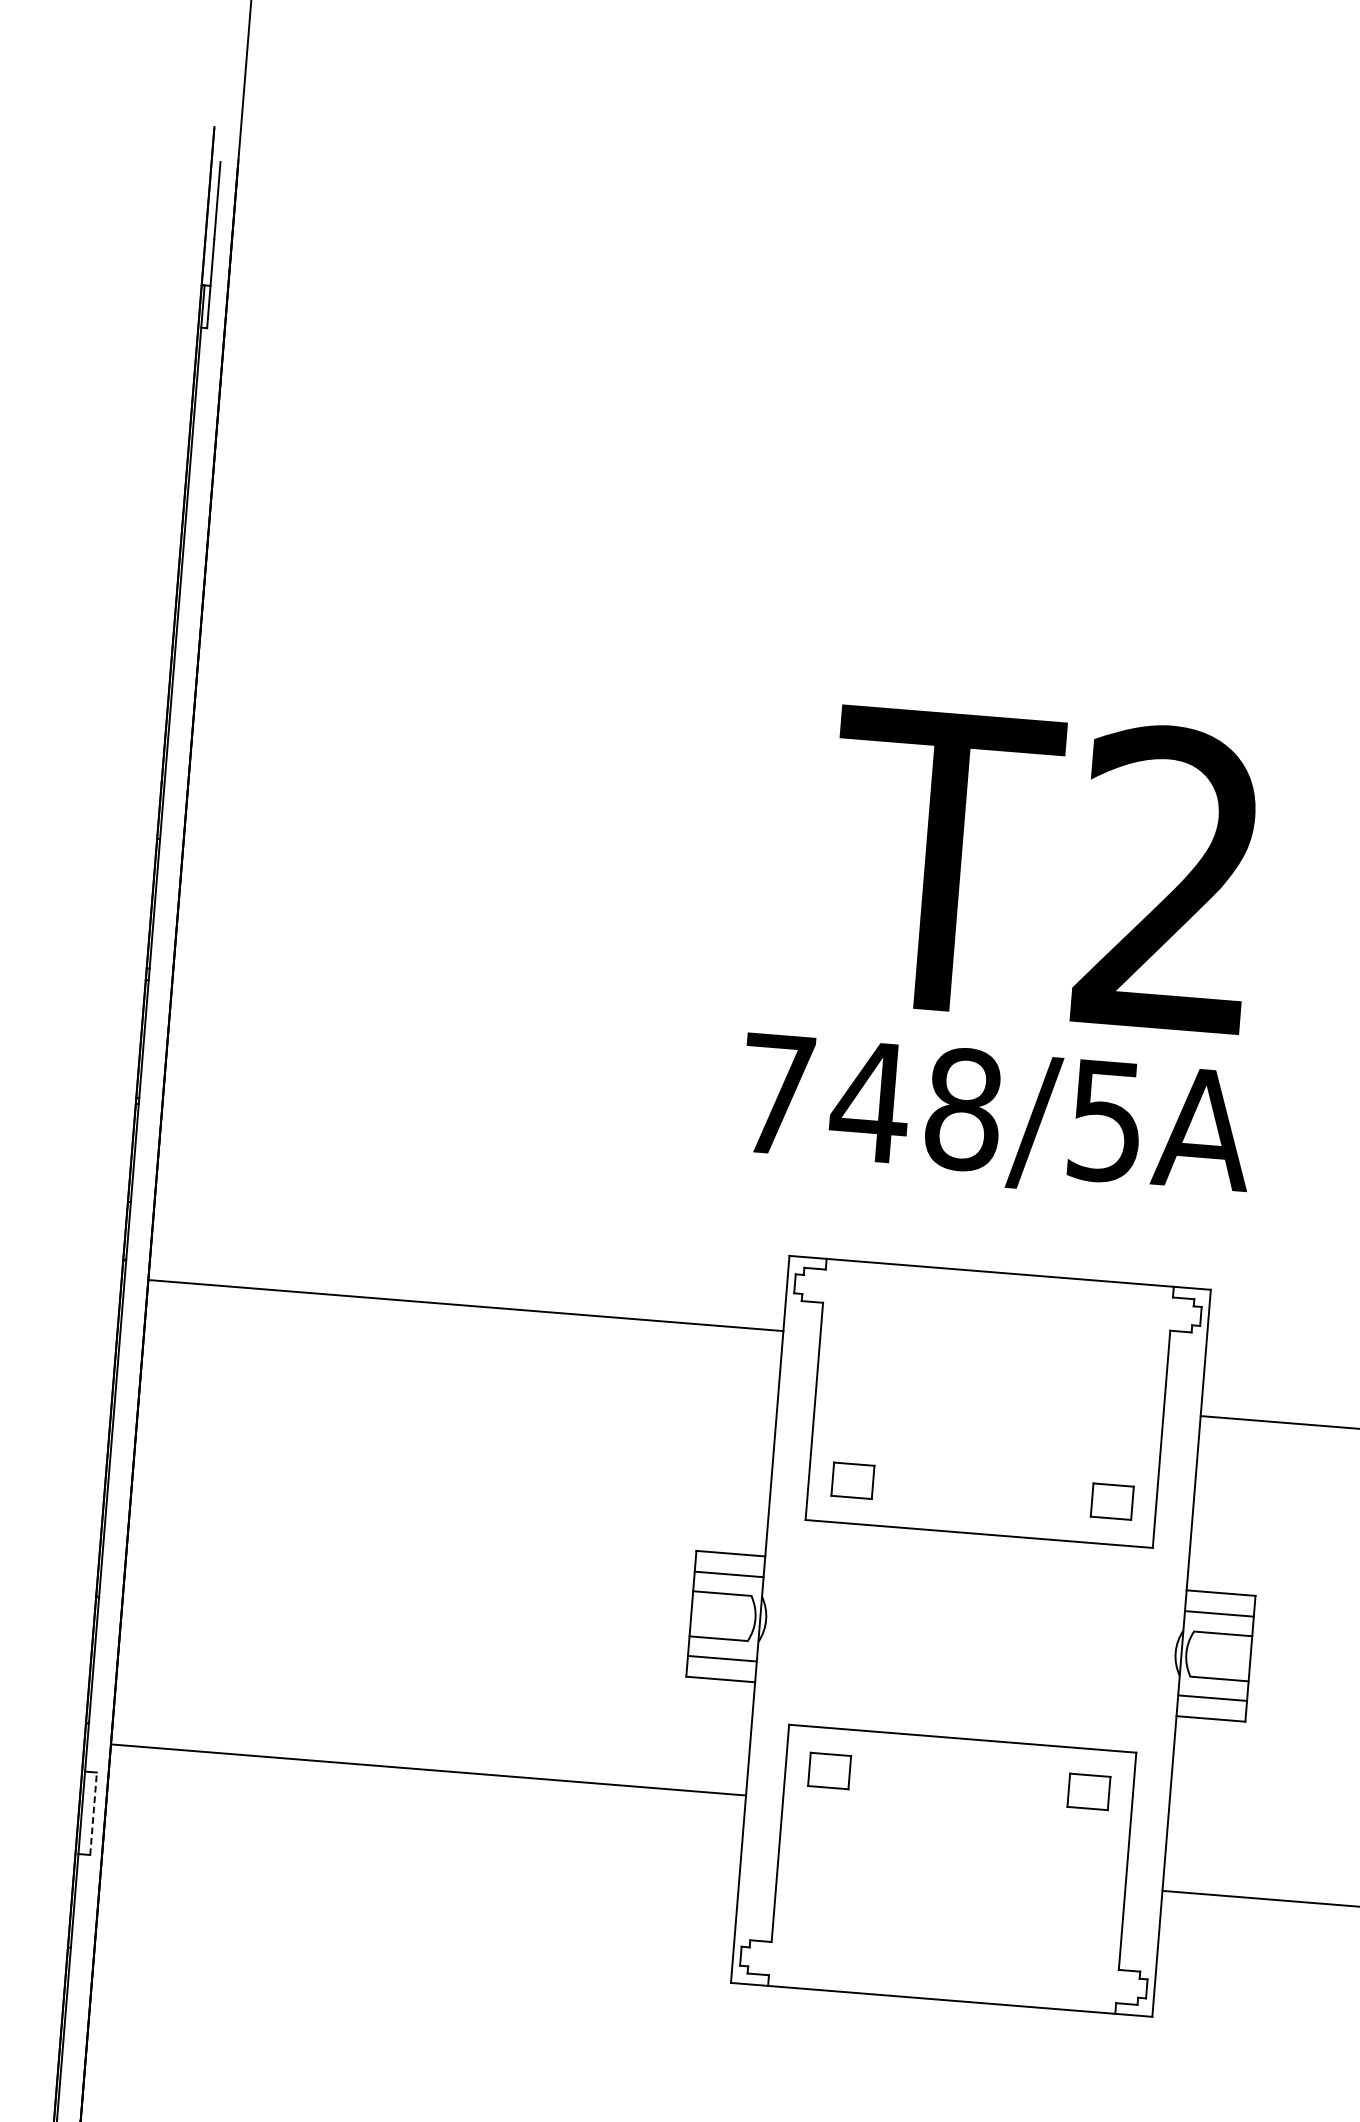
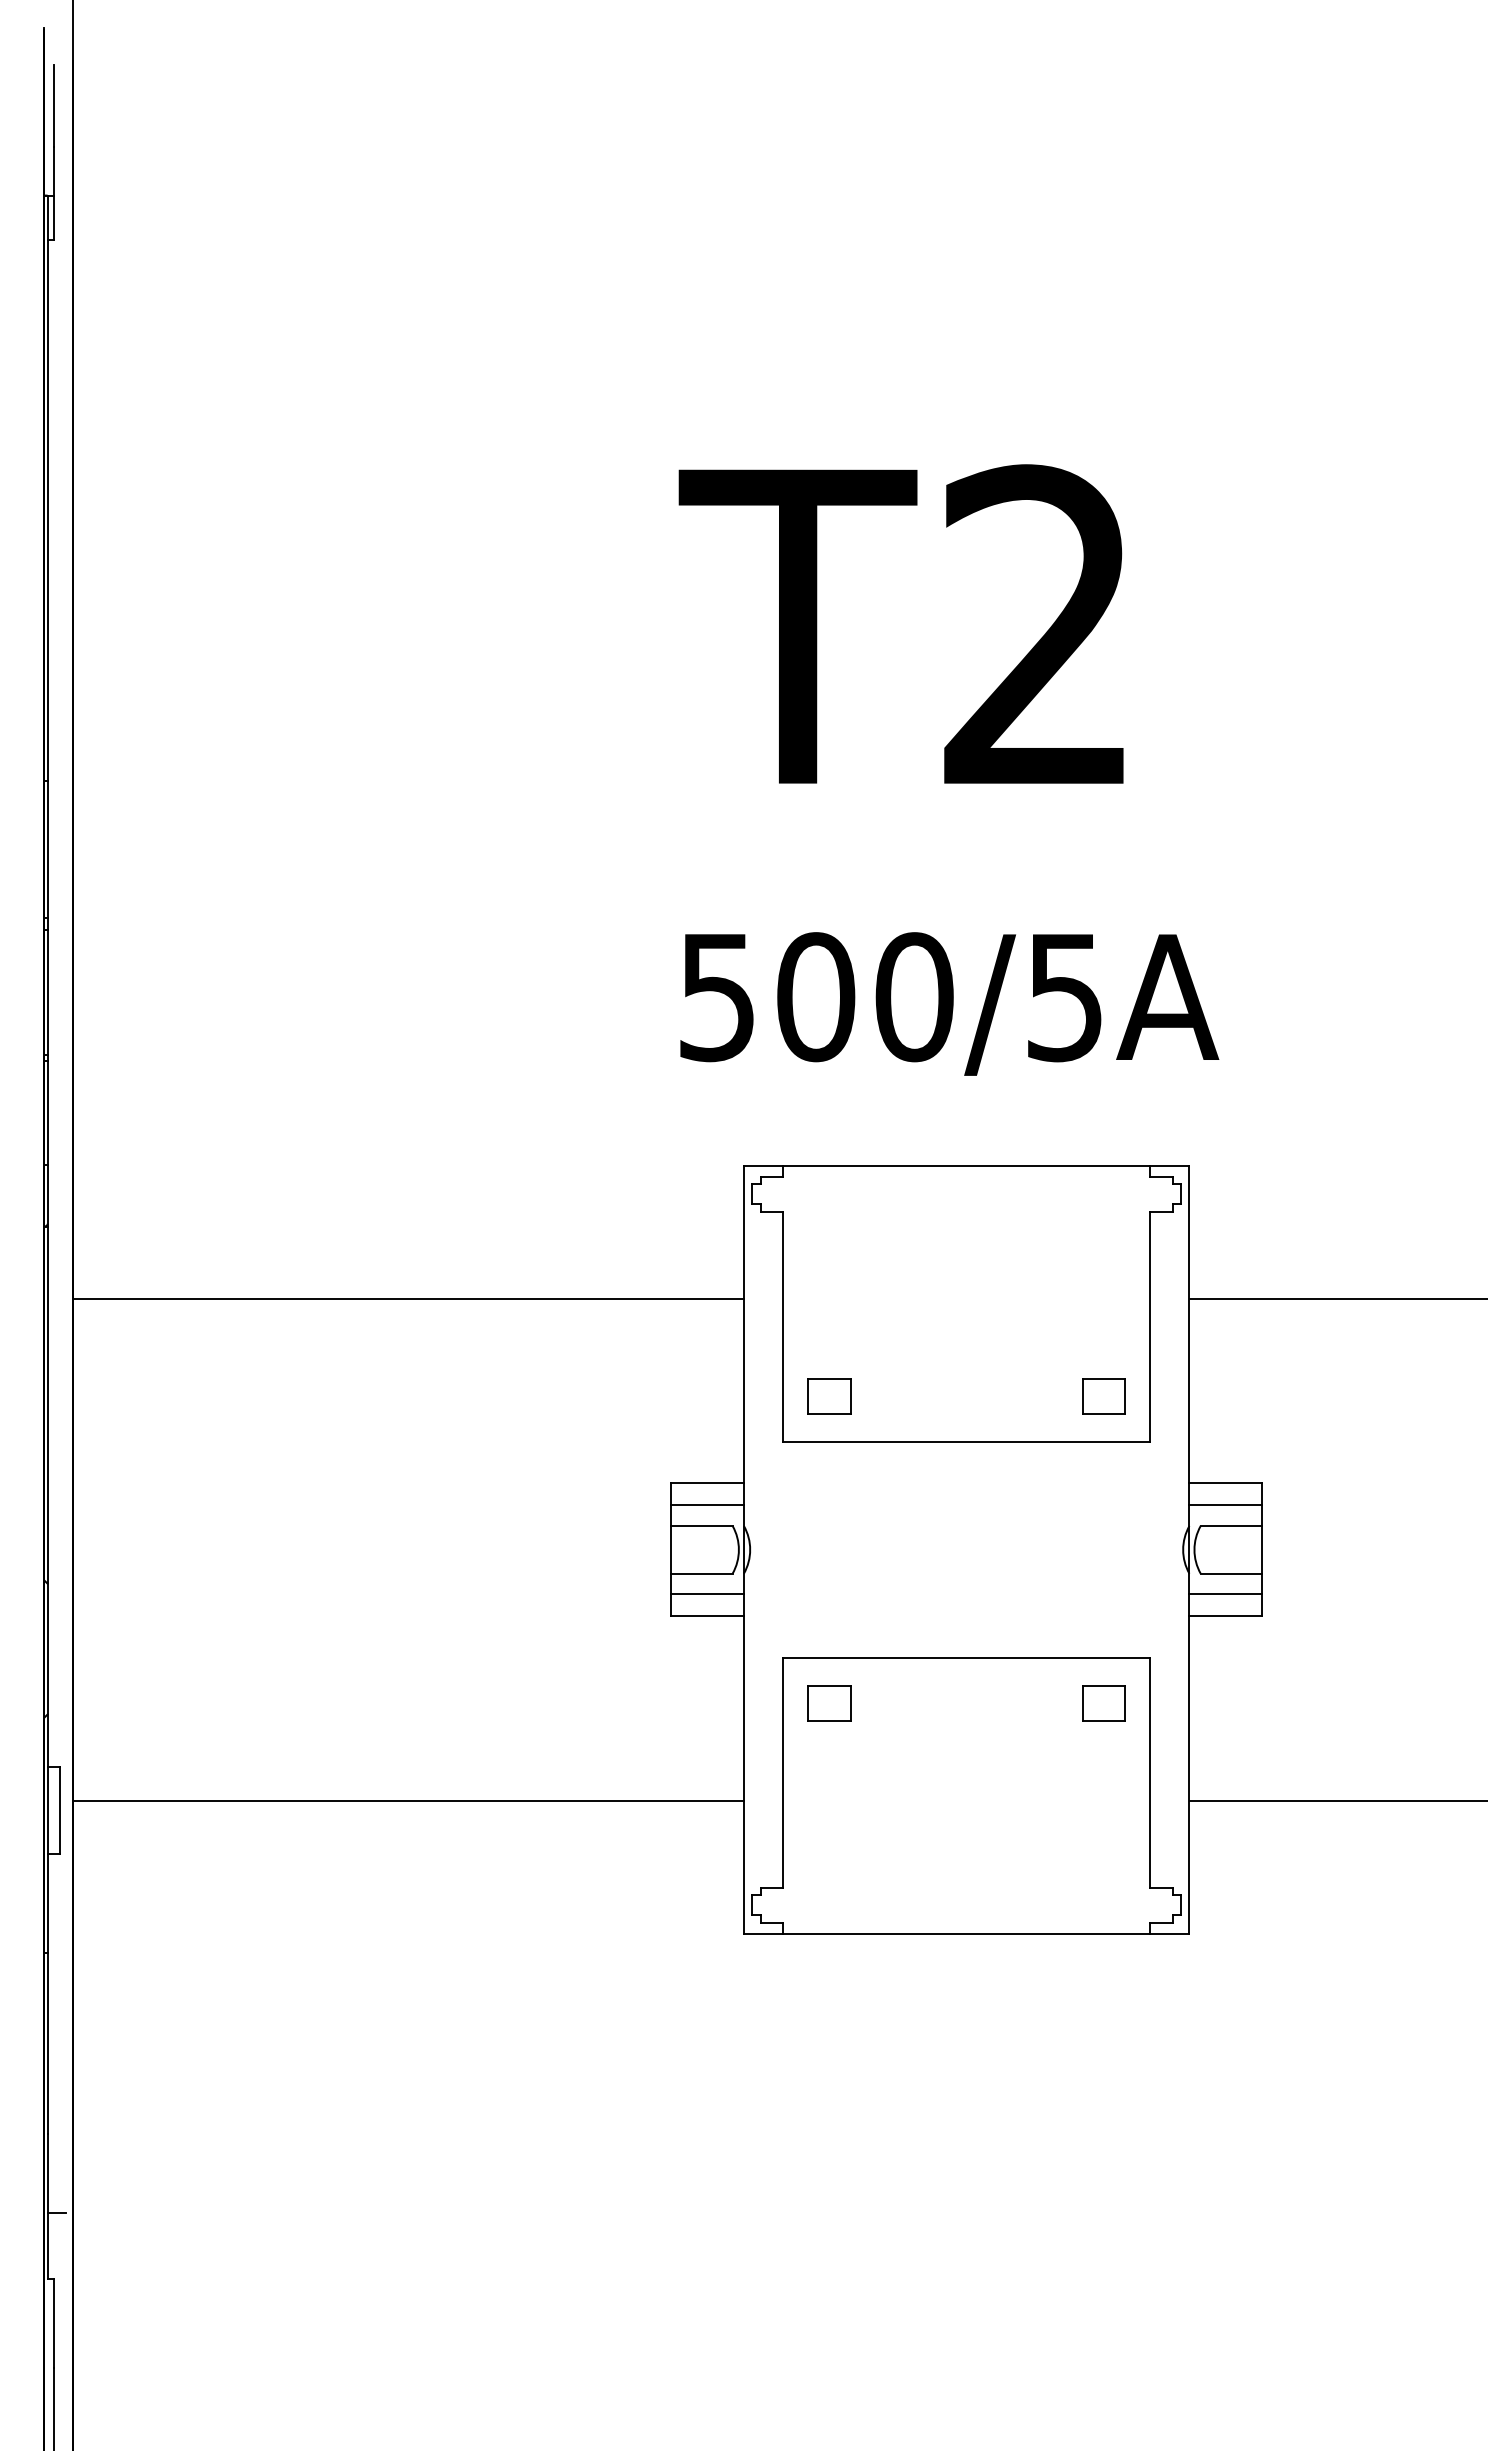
text: (1040, 866) -> (900, 623), moved
text: (870, 1102) -> (816, 997), 748/5A -> 500/5A
line: (465, 1305) -> (407, 1299), moved
line: (427, 1770) -> (407, 1801), moved
line: (93, 1813) -> (60, 1810), dashed -> solid

